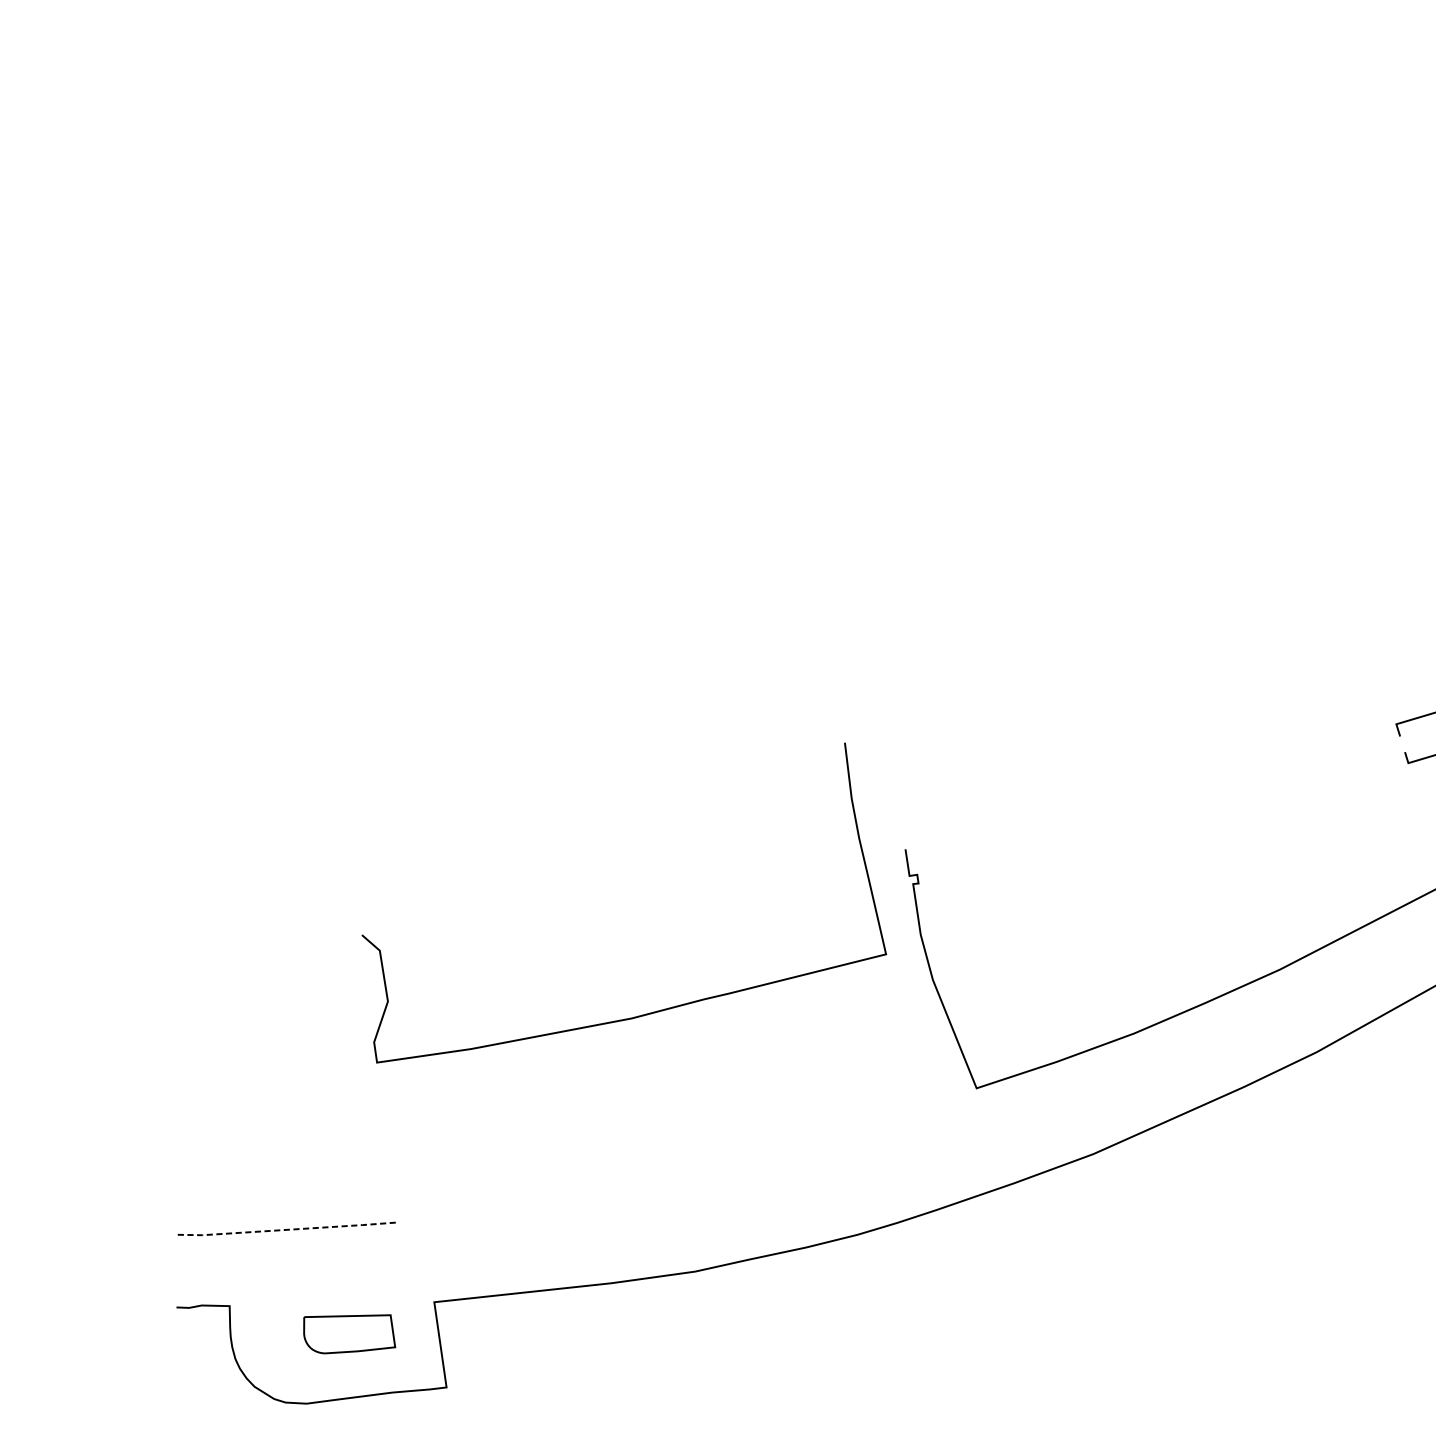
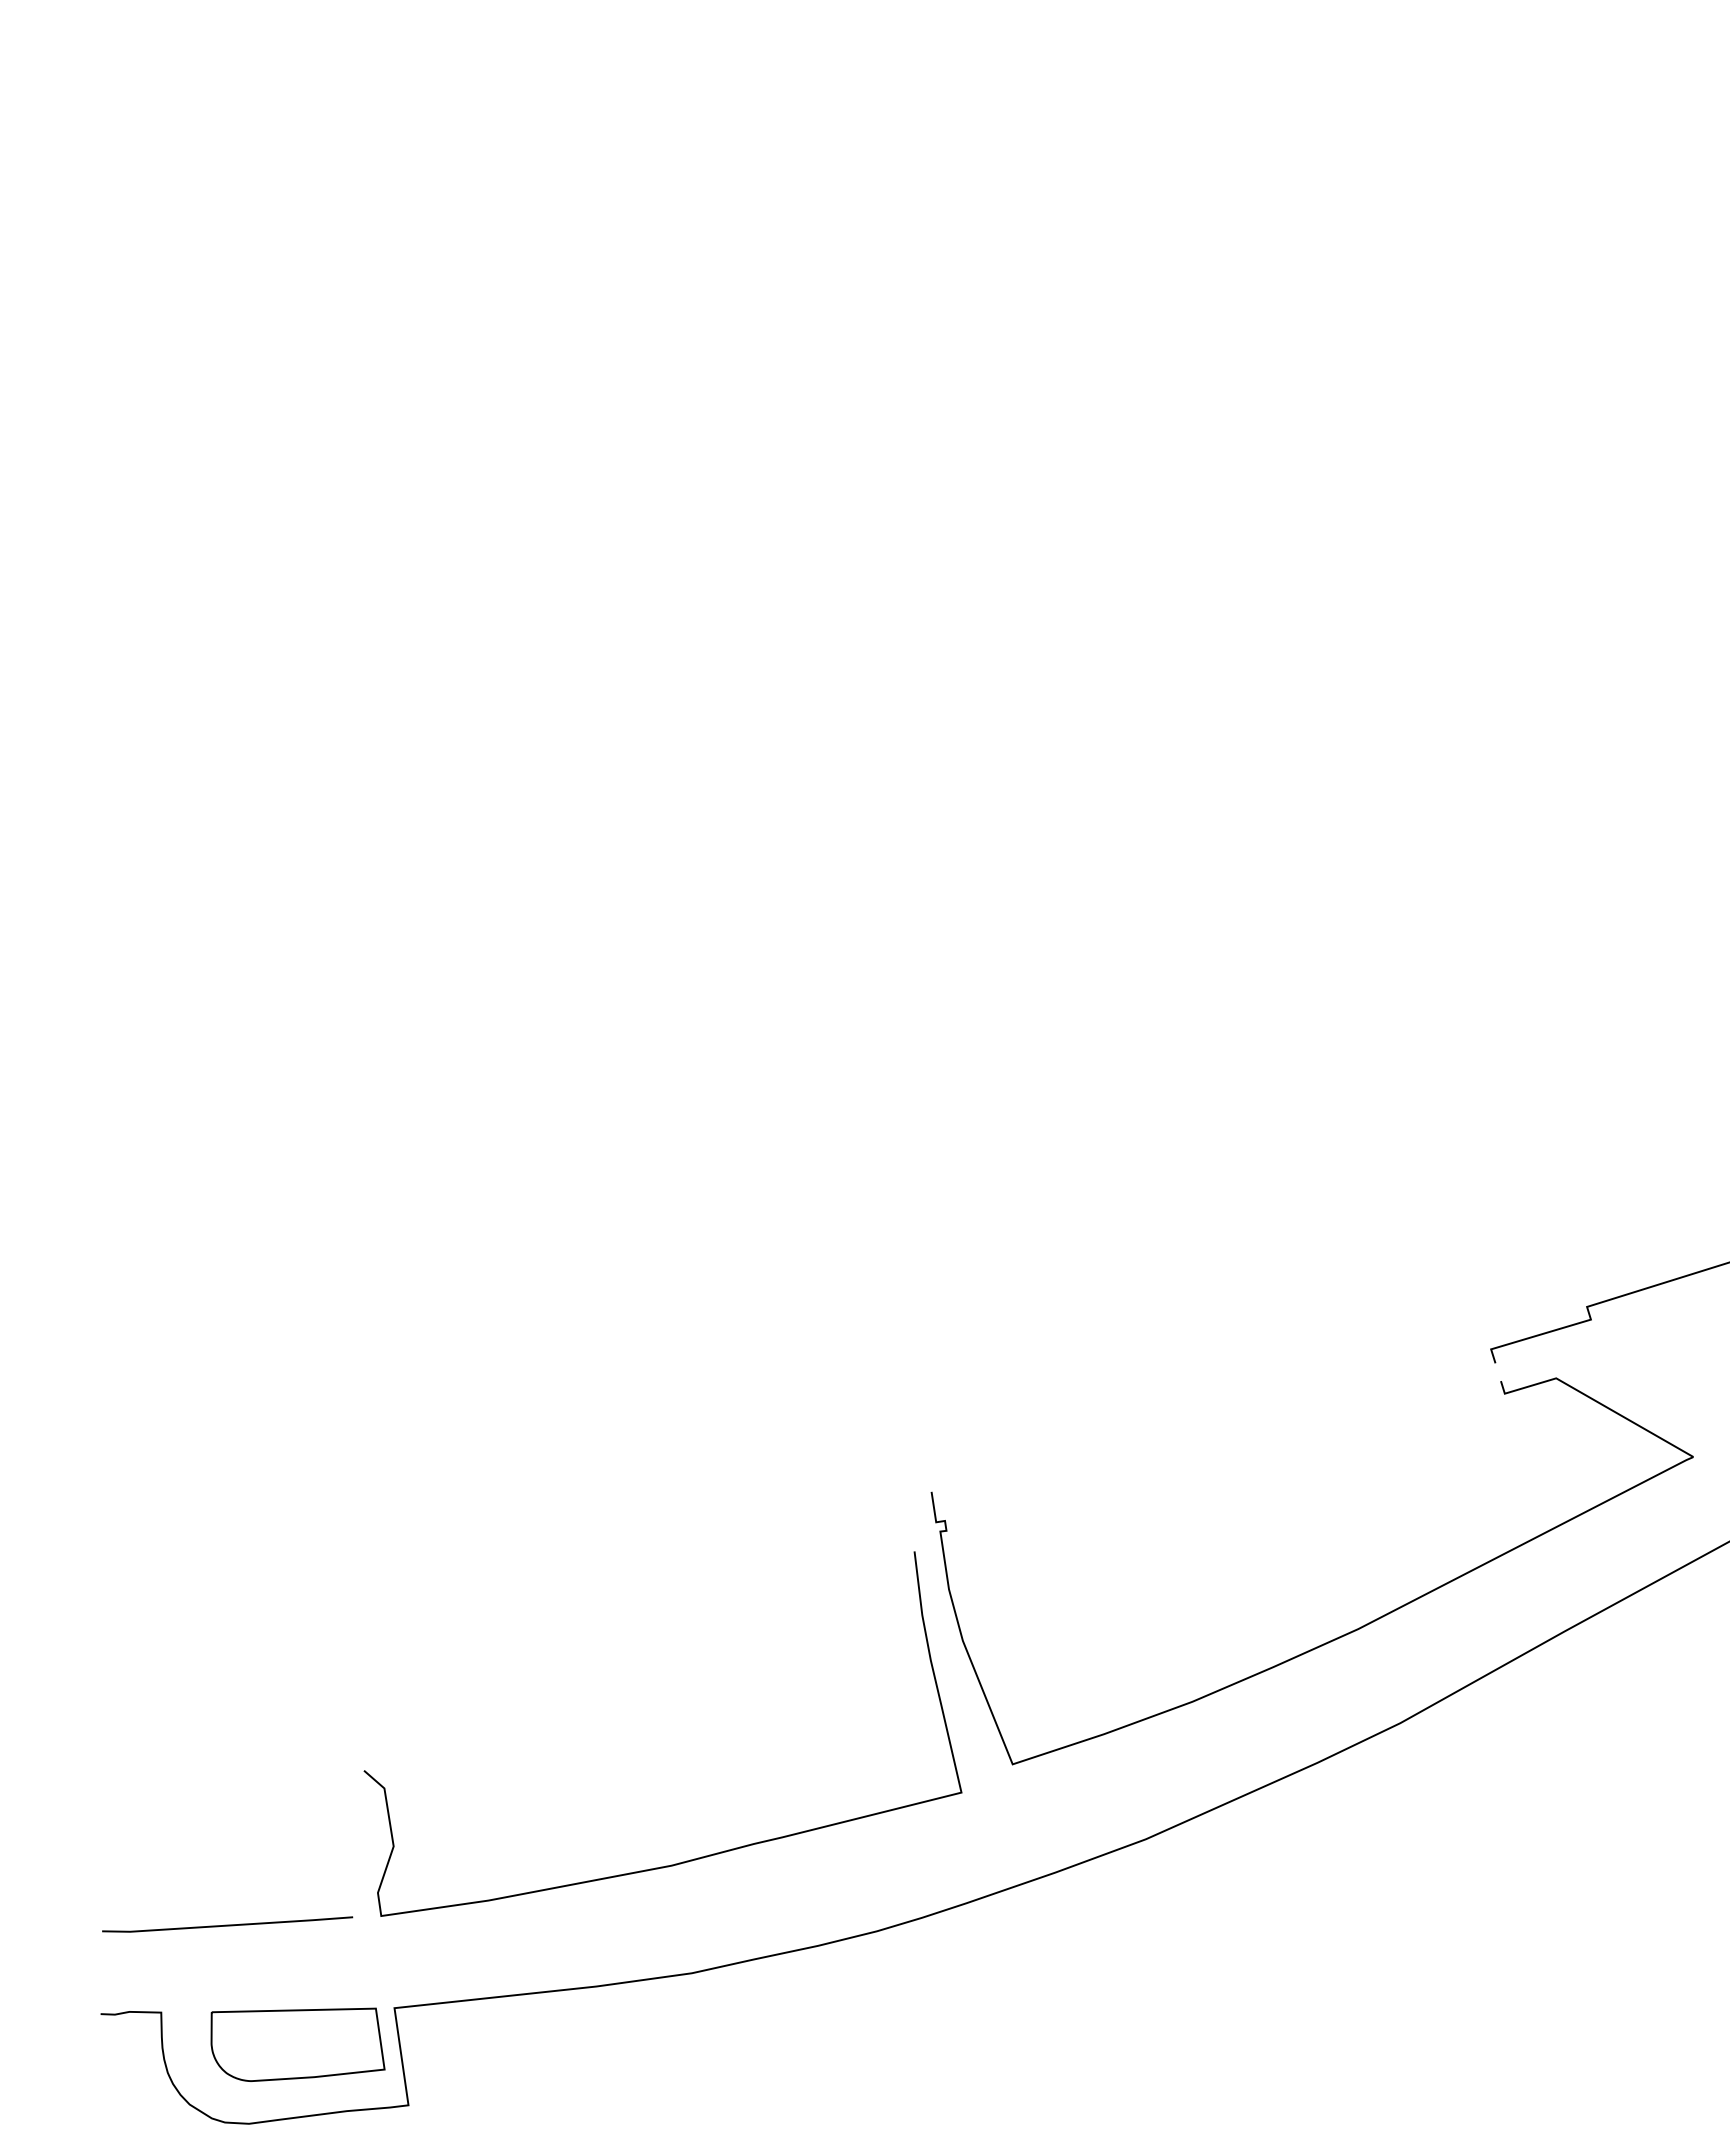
curve: (651, 1012) -> (694, 1858), moved
line: (287, 1229) -> (227, 1925), dashed -> solid
part: (349, 1334) -> (297, 2044), size x1.67

